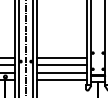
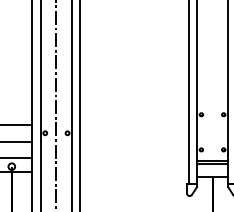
line: (62, 57) -> (135, 124), removed
line: (62, 65) -> (135, 141), removed
line: (62, 73) -> (135, 159), removed
line: (62, 79) -> (135, 172), removed

